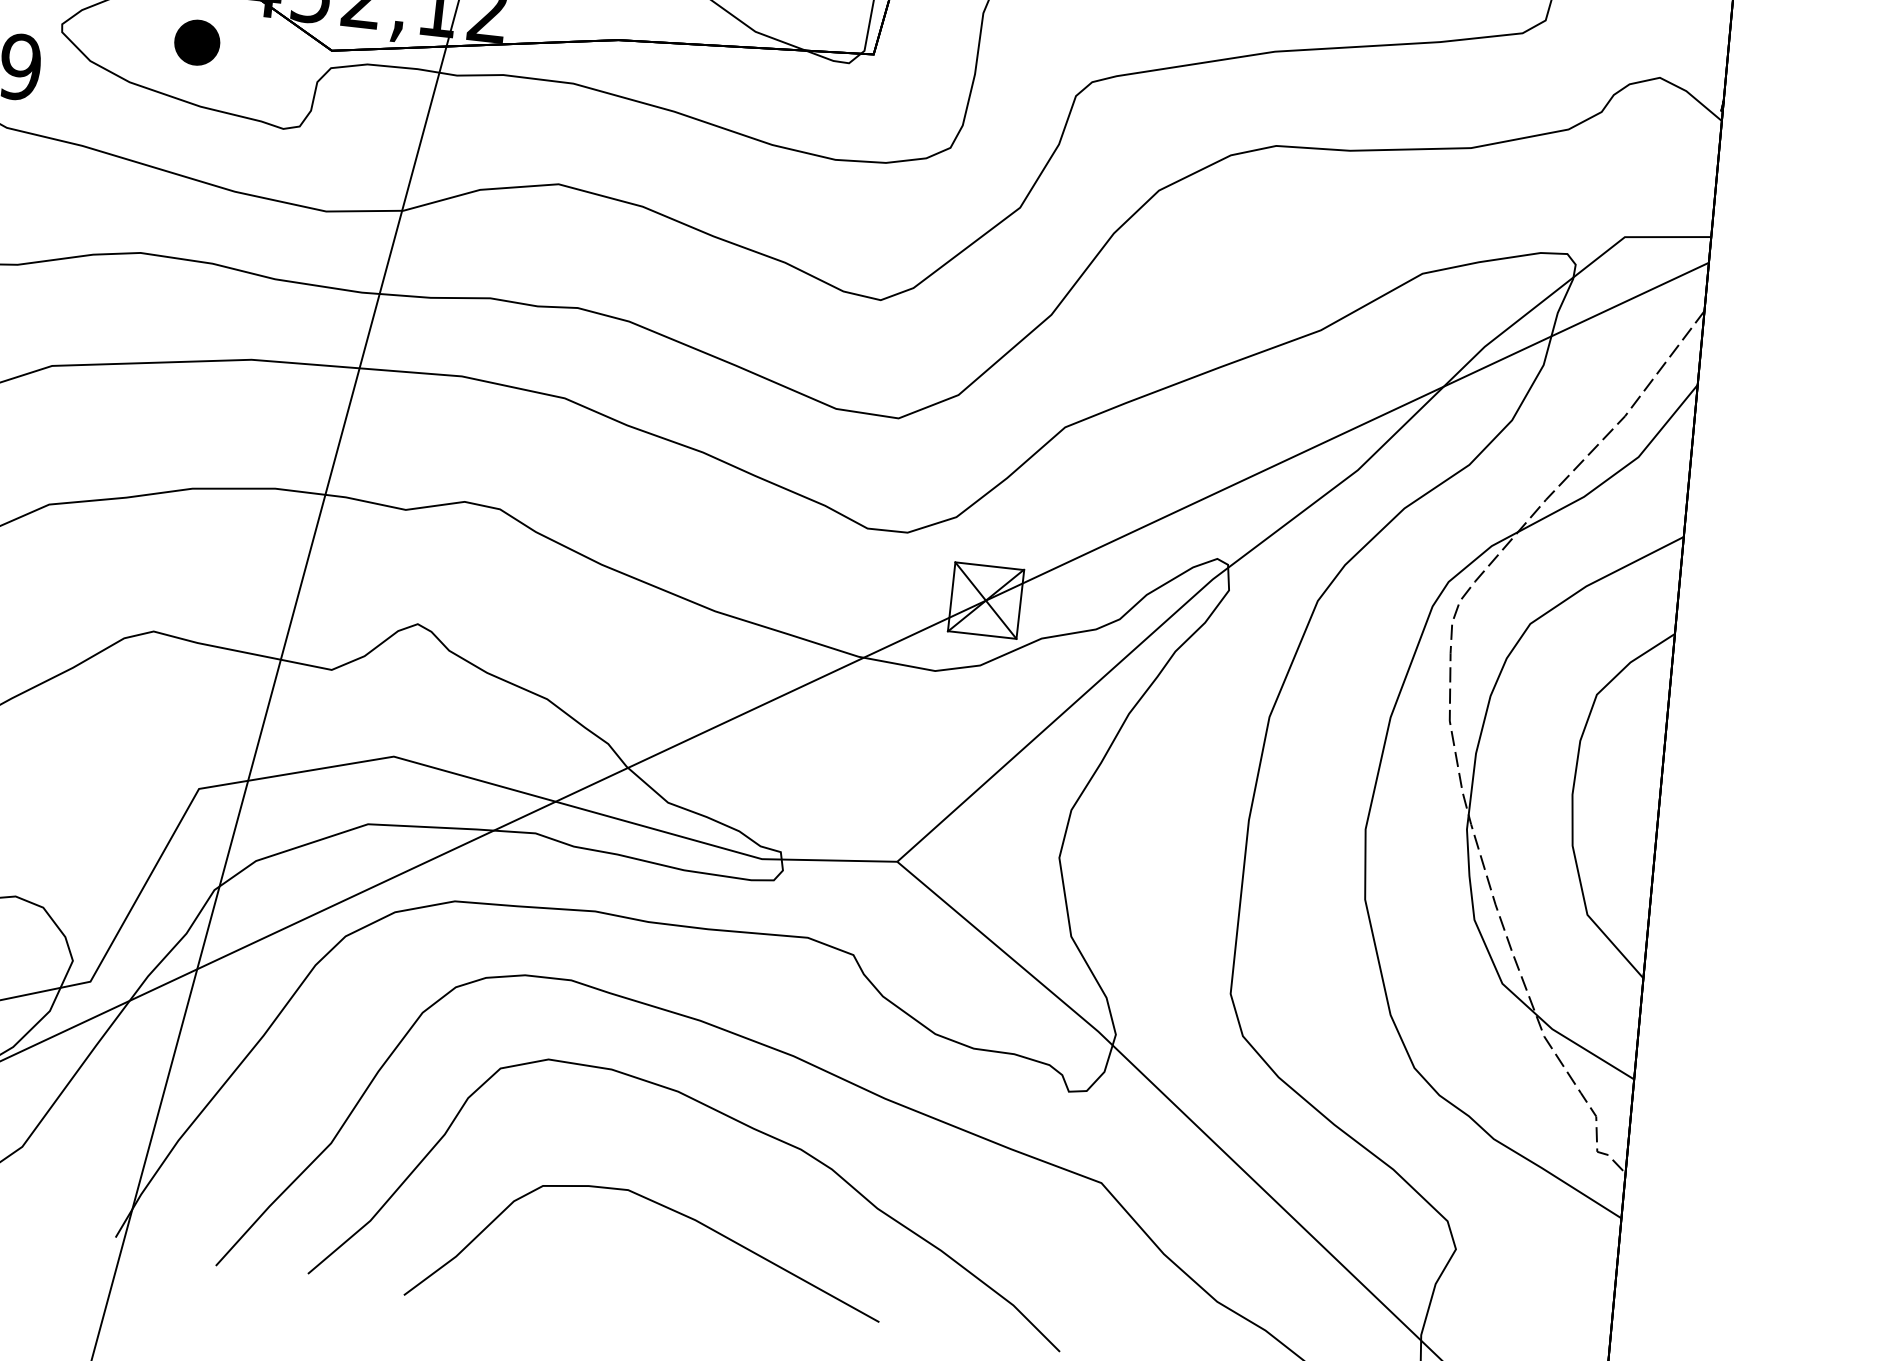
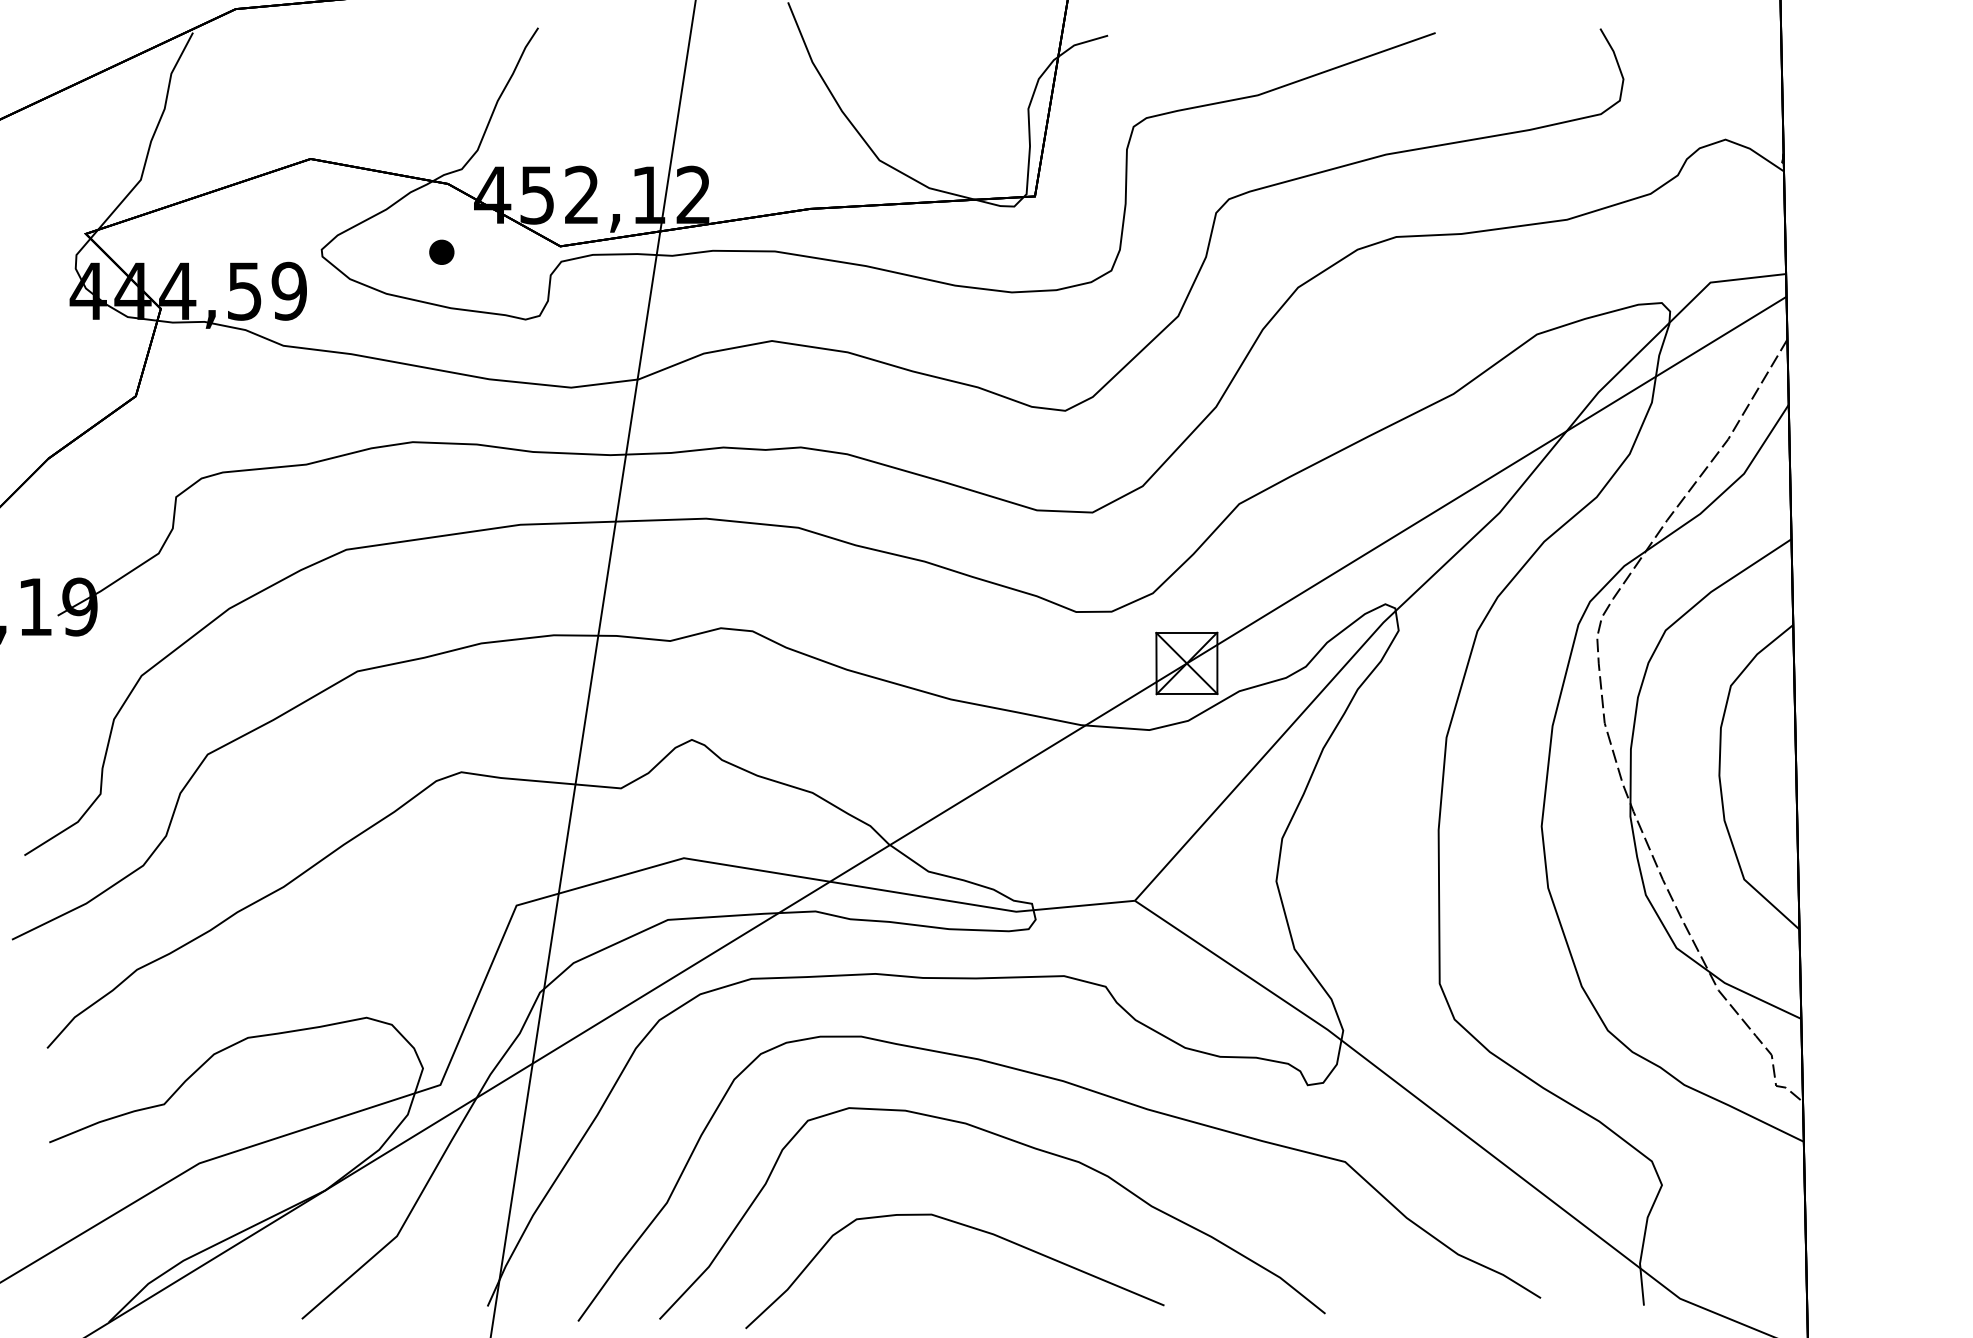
part: (197, 41) -> (441, 251), size x0.62

